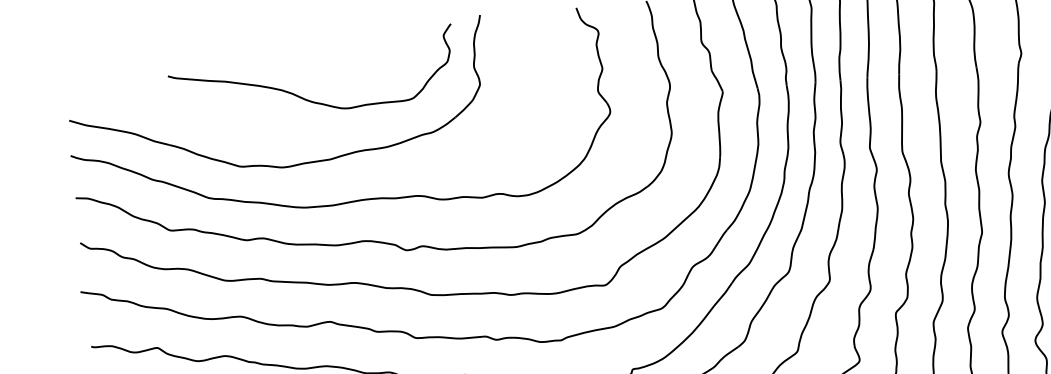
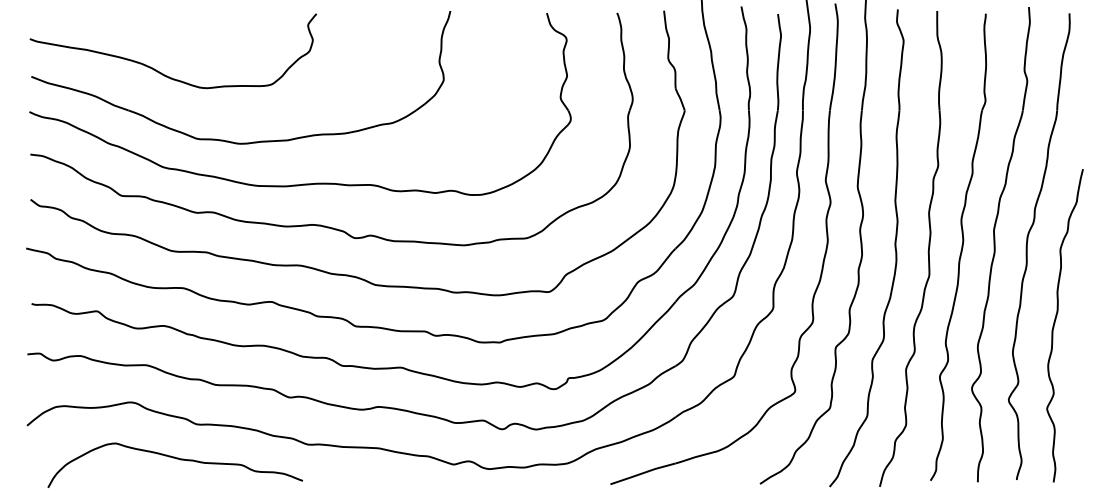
curve: (304, 97) -> (163, 73), moved

